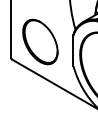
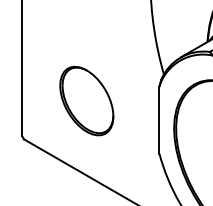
part: (40, 41) -> (86, 99), size x0.7

